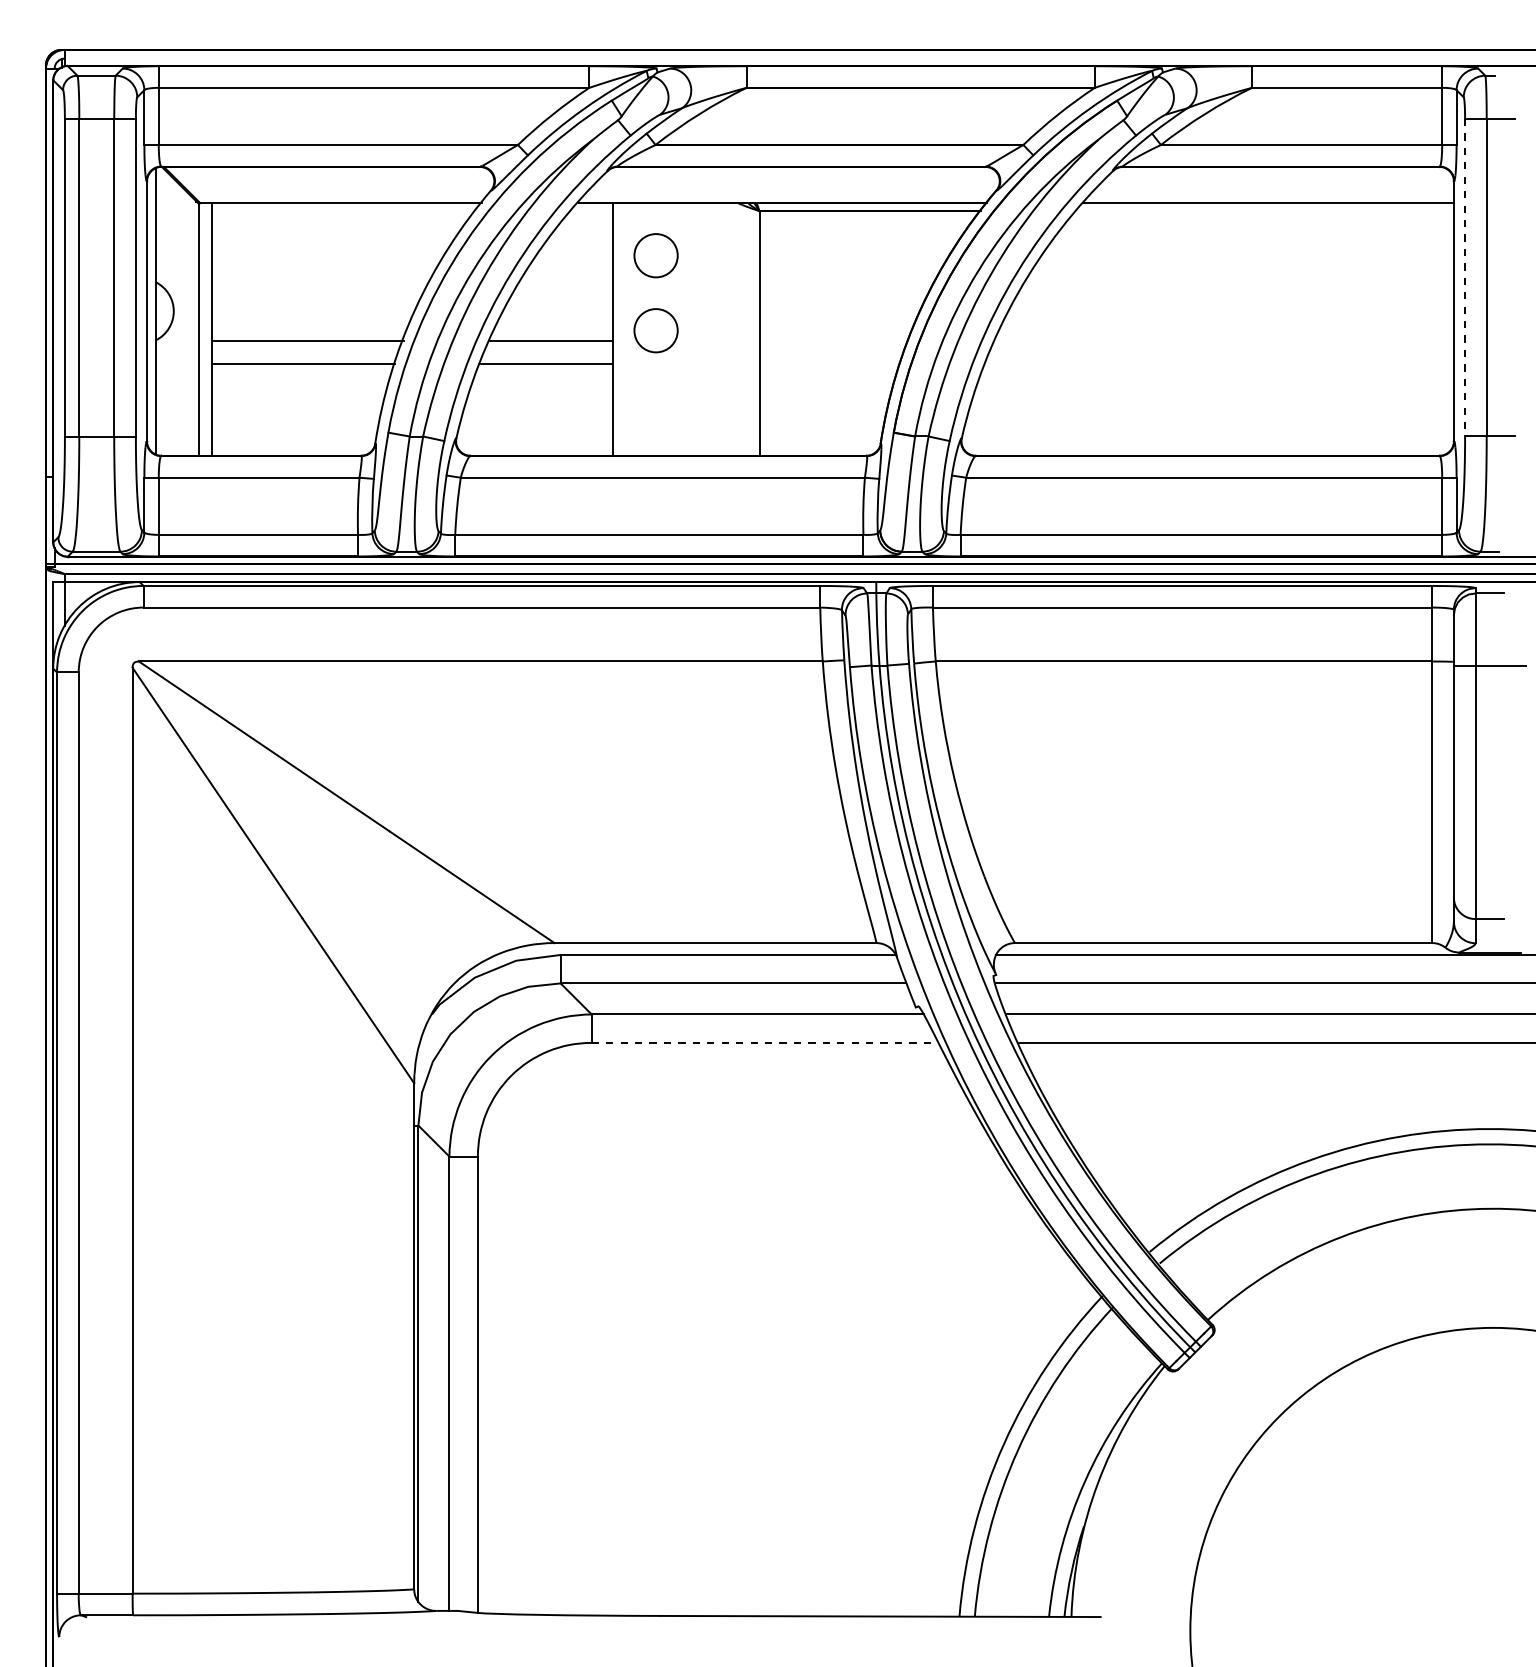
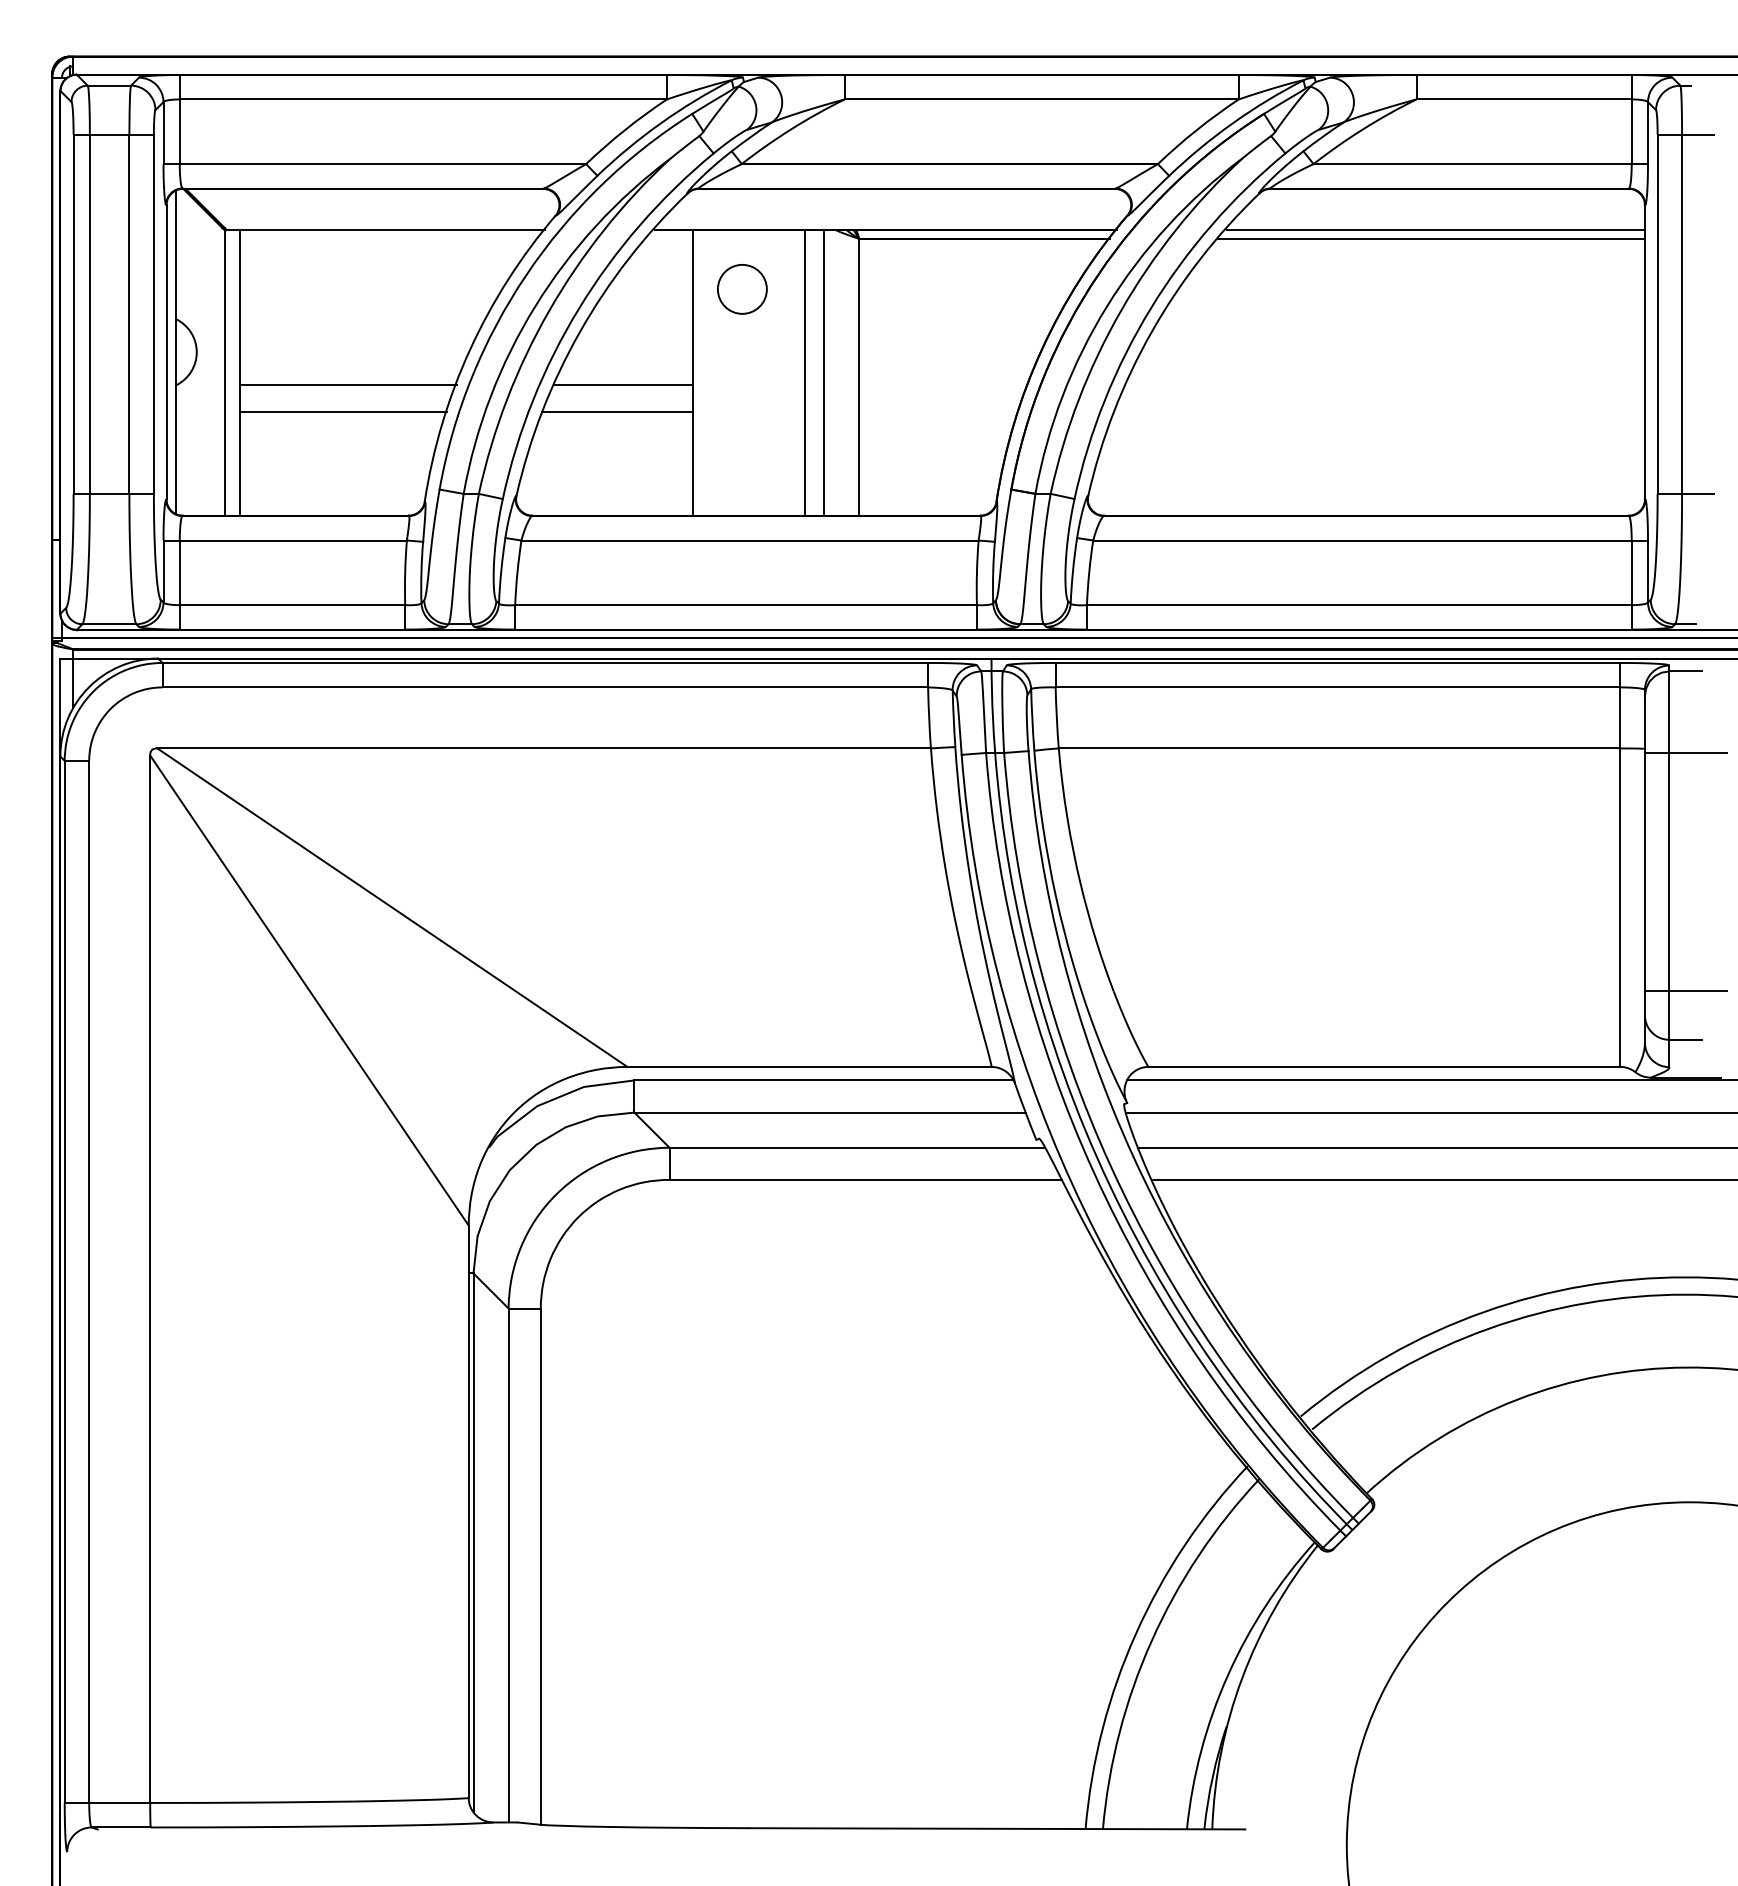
line: (1264, 211) -> (1430, 239), added
line: (1465, 277) -> (1658, 313), dashed -> solid
line: (711, 329) -> (805, 372), added
line: (728, 329) -> (824, 372), added
circle: (655, 330) -> (741, 373), removed
line: (1489, 875) -> (1685, 990), added
line: (765, 1042) -> (866, 1179), dashed -> solid

